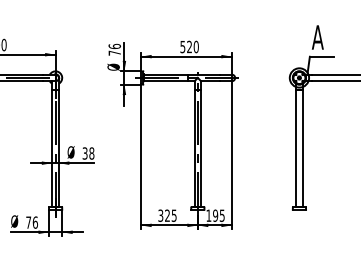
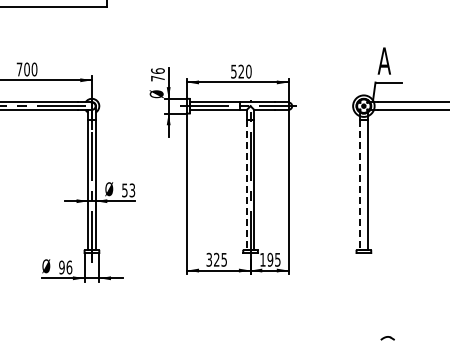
line: (194, 149) -> (246, 185), solid -> dashed
line: (296, 149) -> (360, 185), solid -> dashed
text: (88, 153) -> (128, 190), 38 -> 53
text: (28, 222) -> (61, 267), 76 -> 96

